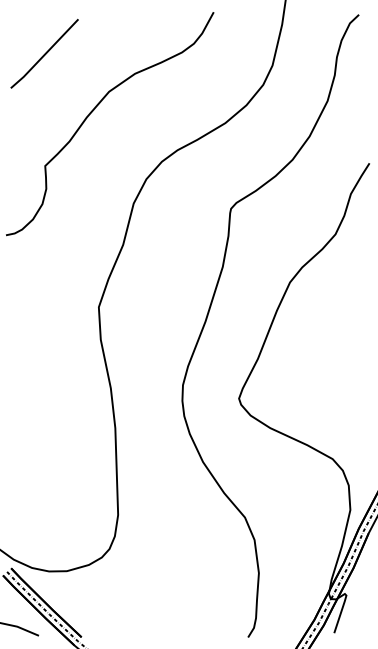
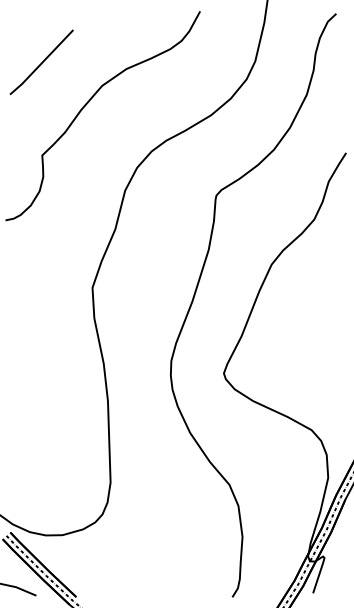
line: (45, 52) -> (42, 61), moved

